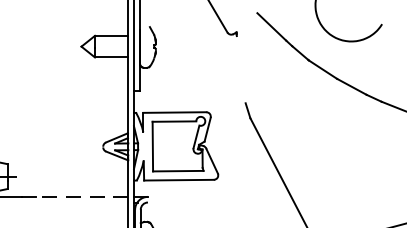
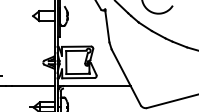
line: (241, 69) -> (107, 26), added
line: (80, 196) -> (32, 85), dashed -> solid
line: (219, 196) -> (97, 85), added

